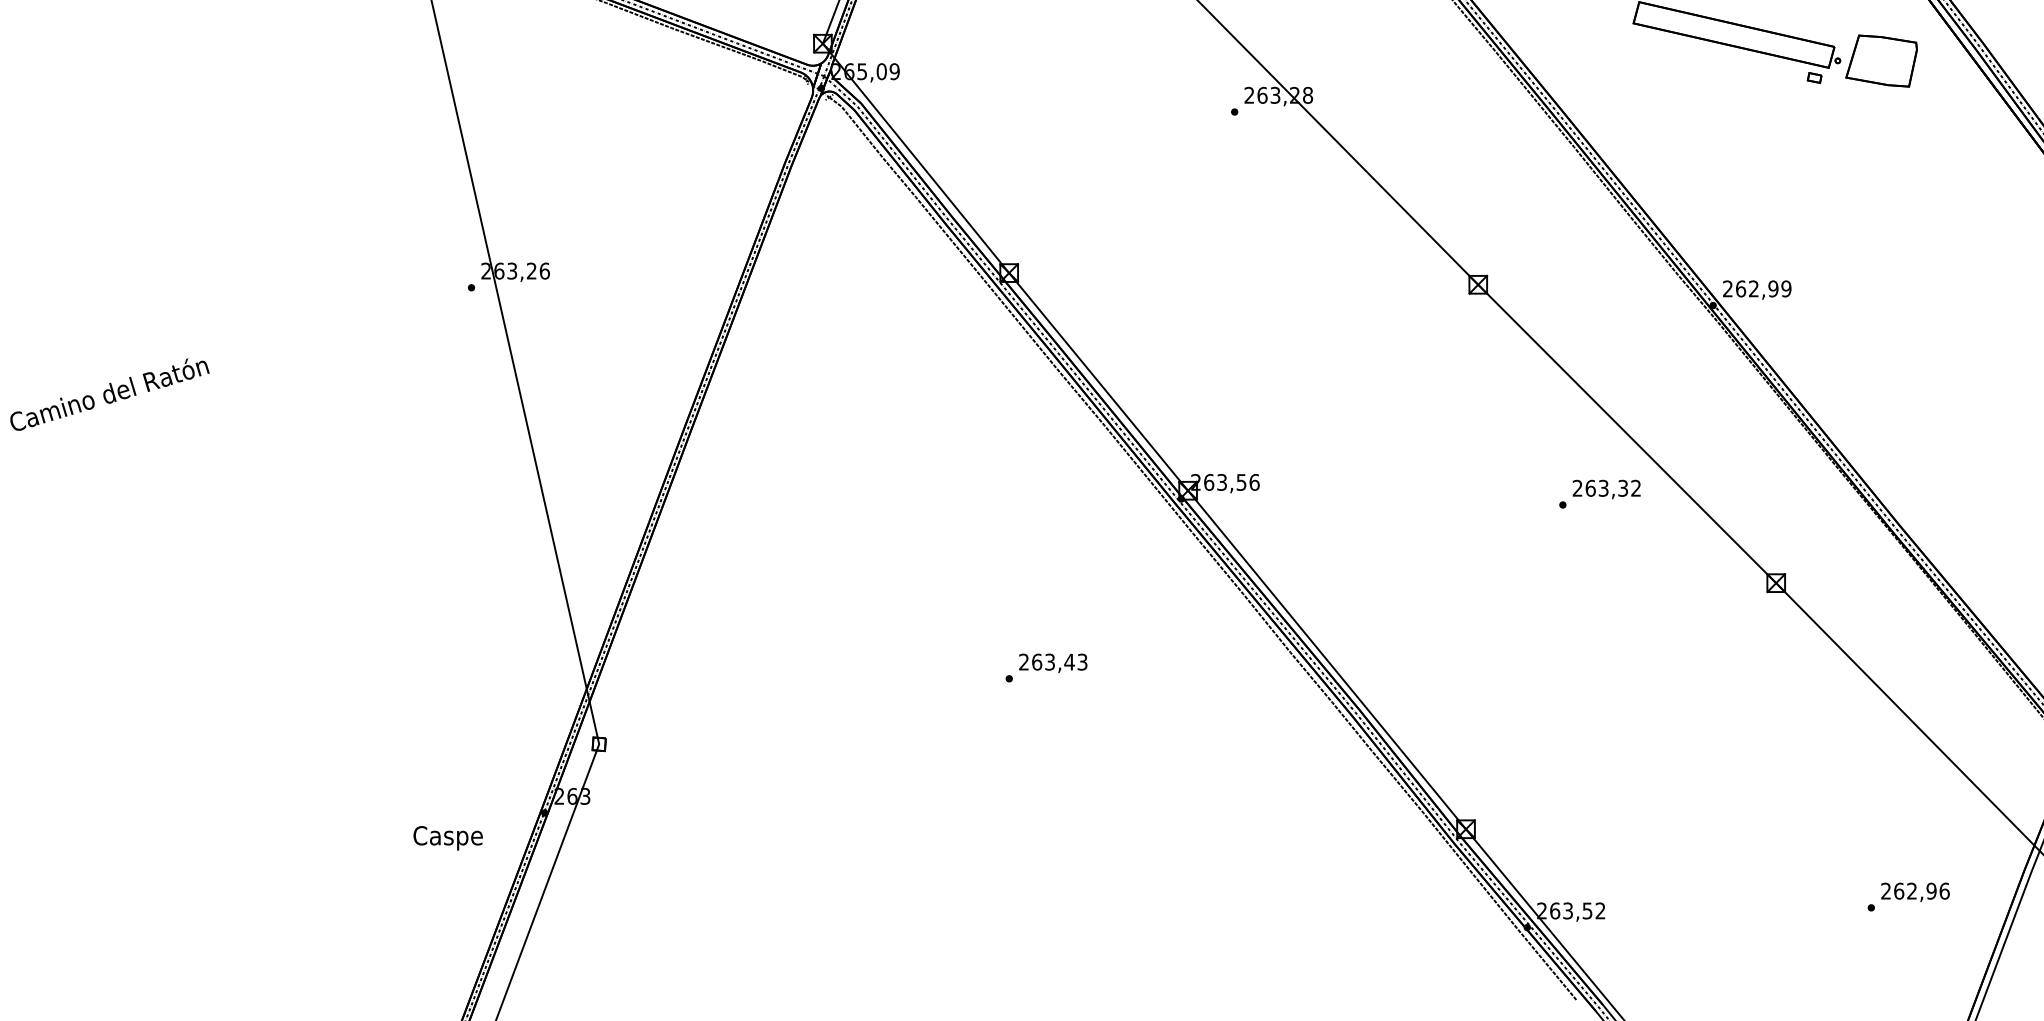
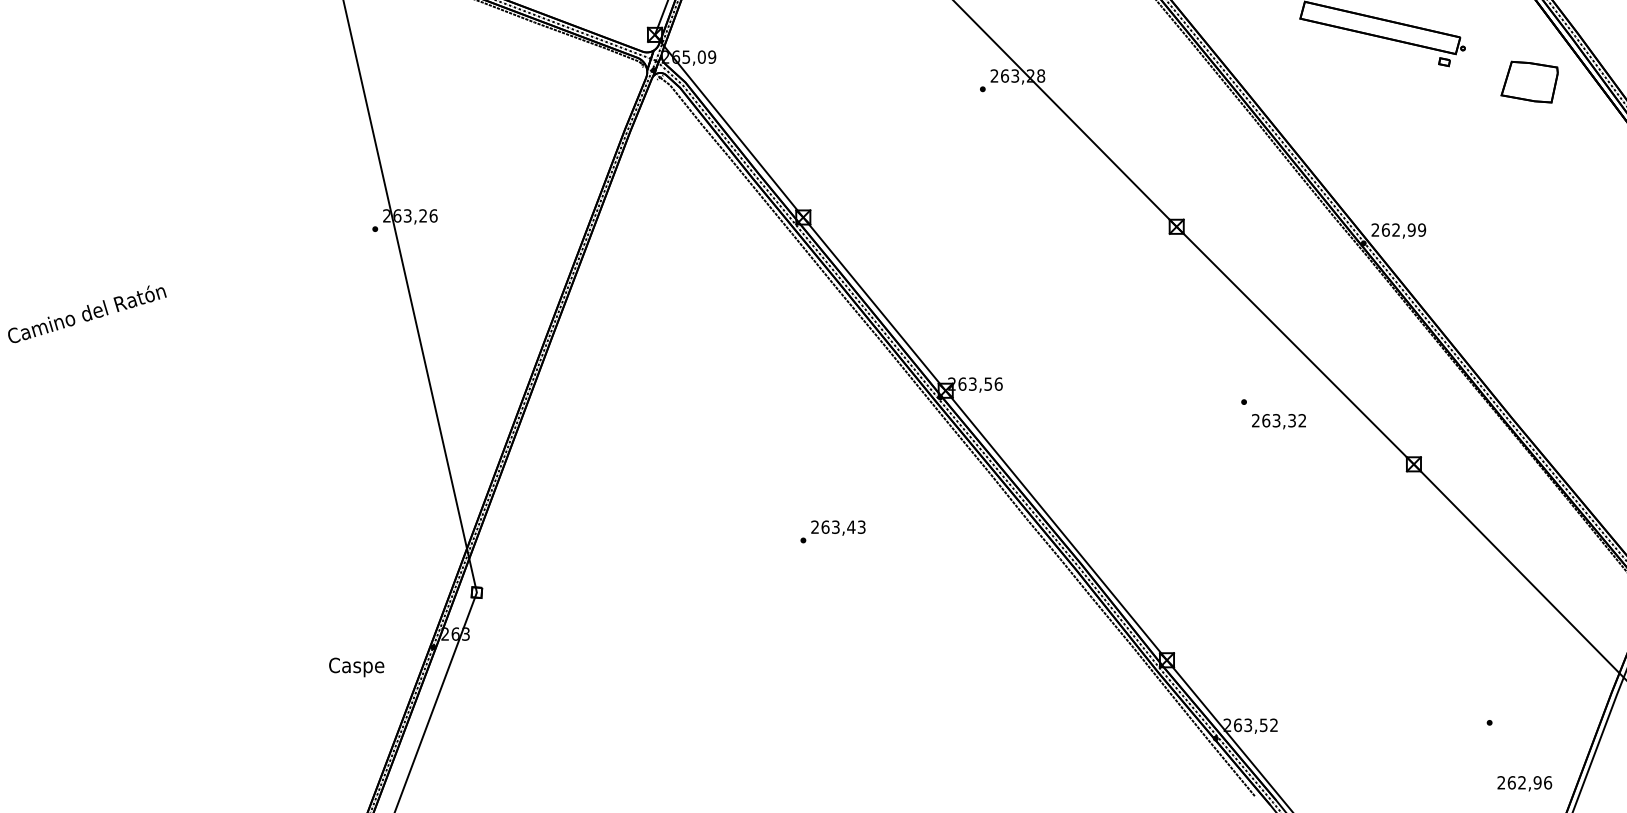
part: (1881, 60) -> (1529, 81), moved
text: (1606, 489) -> (1278, 421), moved
text: (1915, 891) -> (1524, 783), moved

